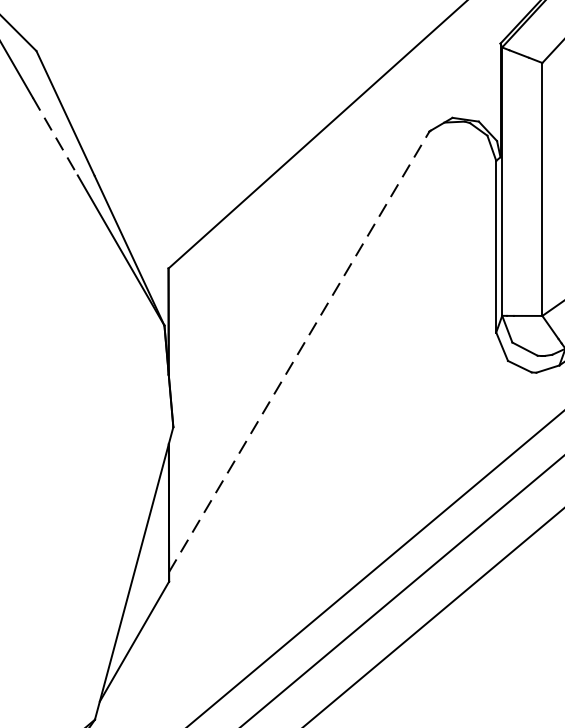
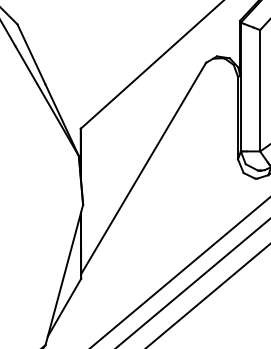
line: (55, 136) -> (26, 65), dashed -> solid
line: (299, 351) -> (143, 168), dashed -> solid

